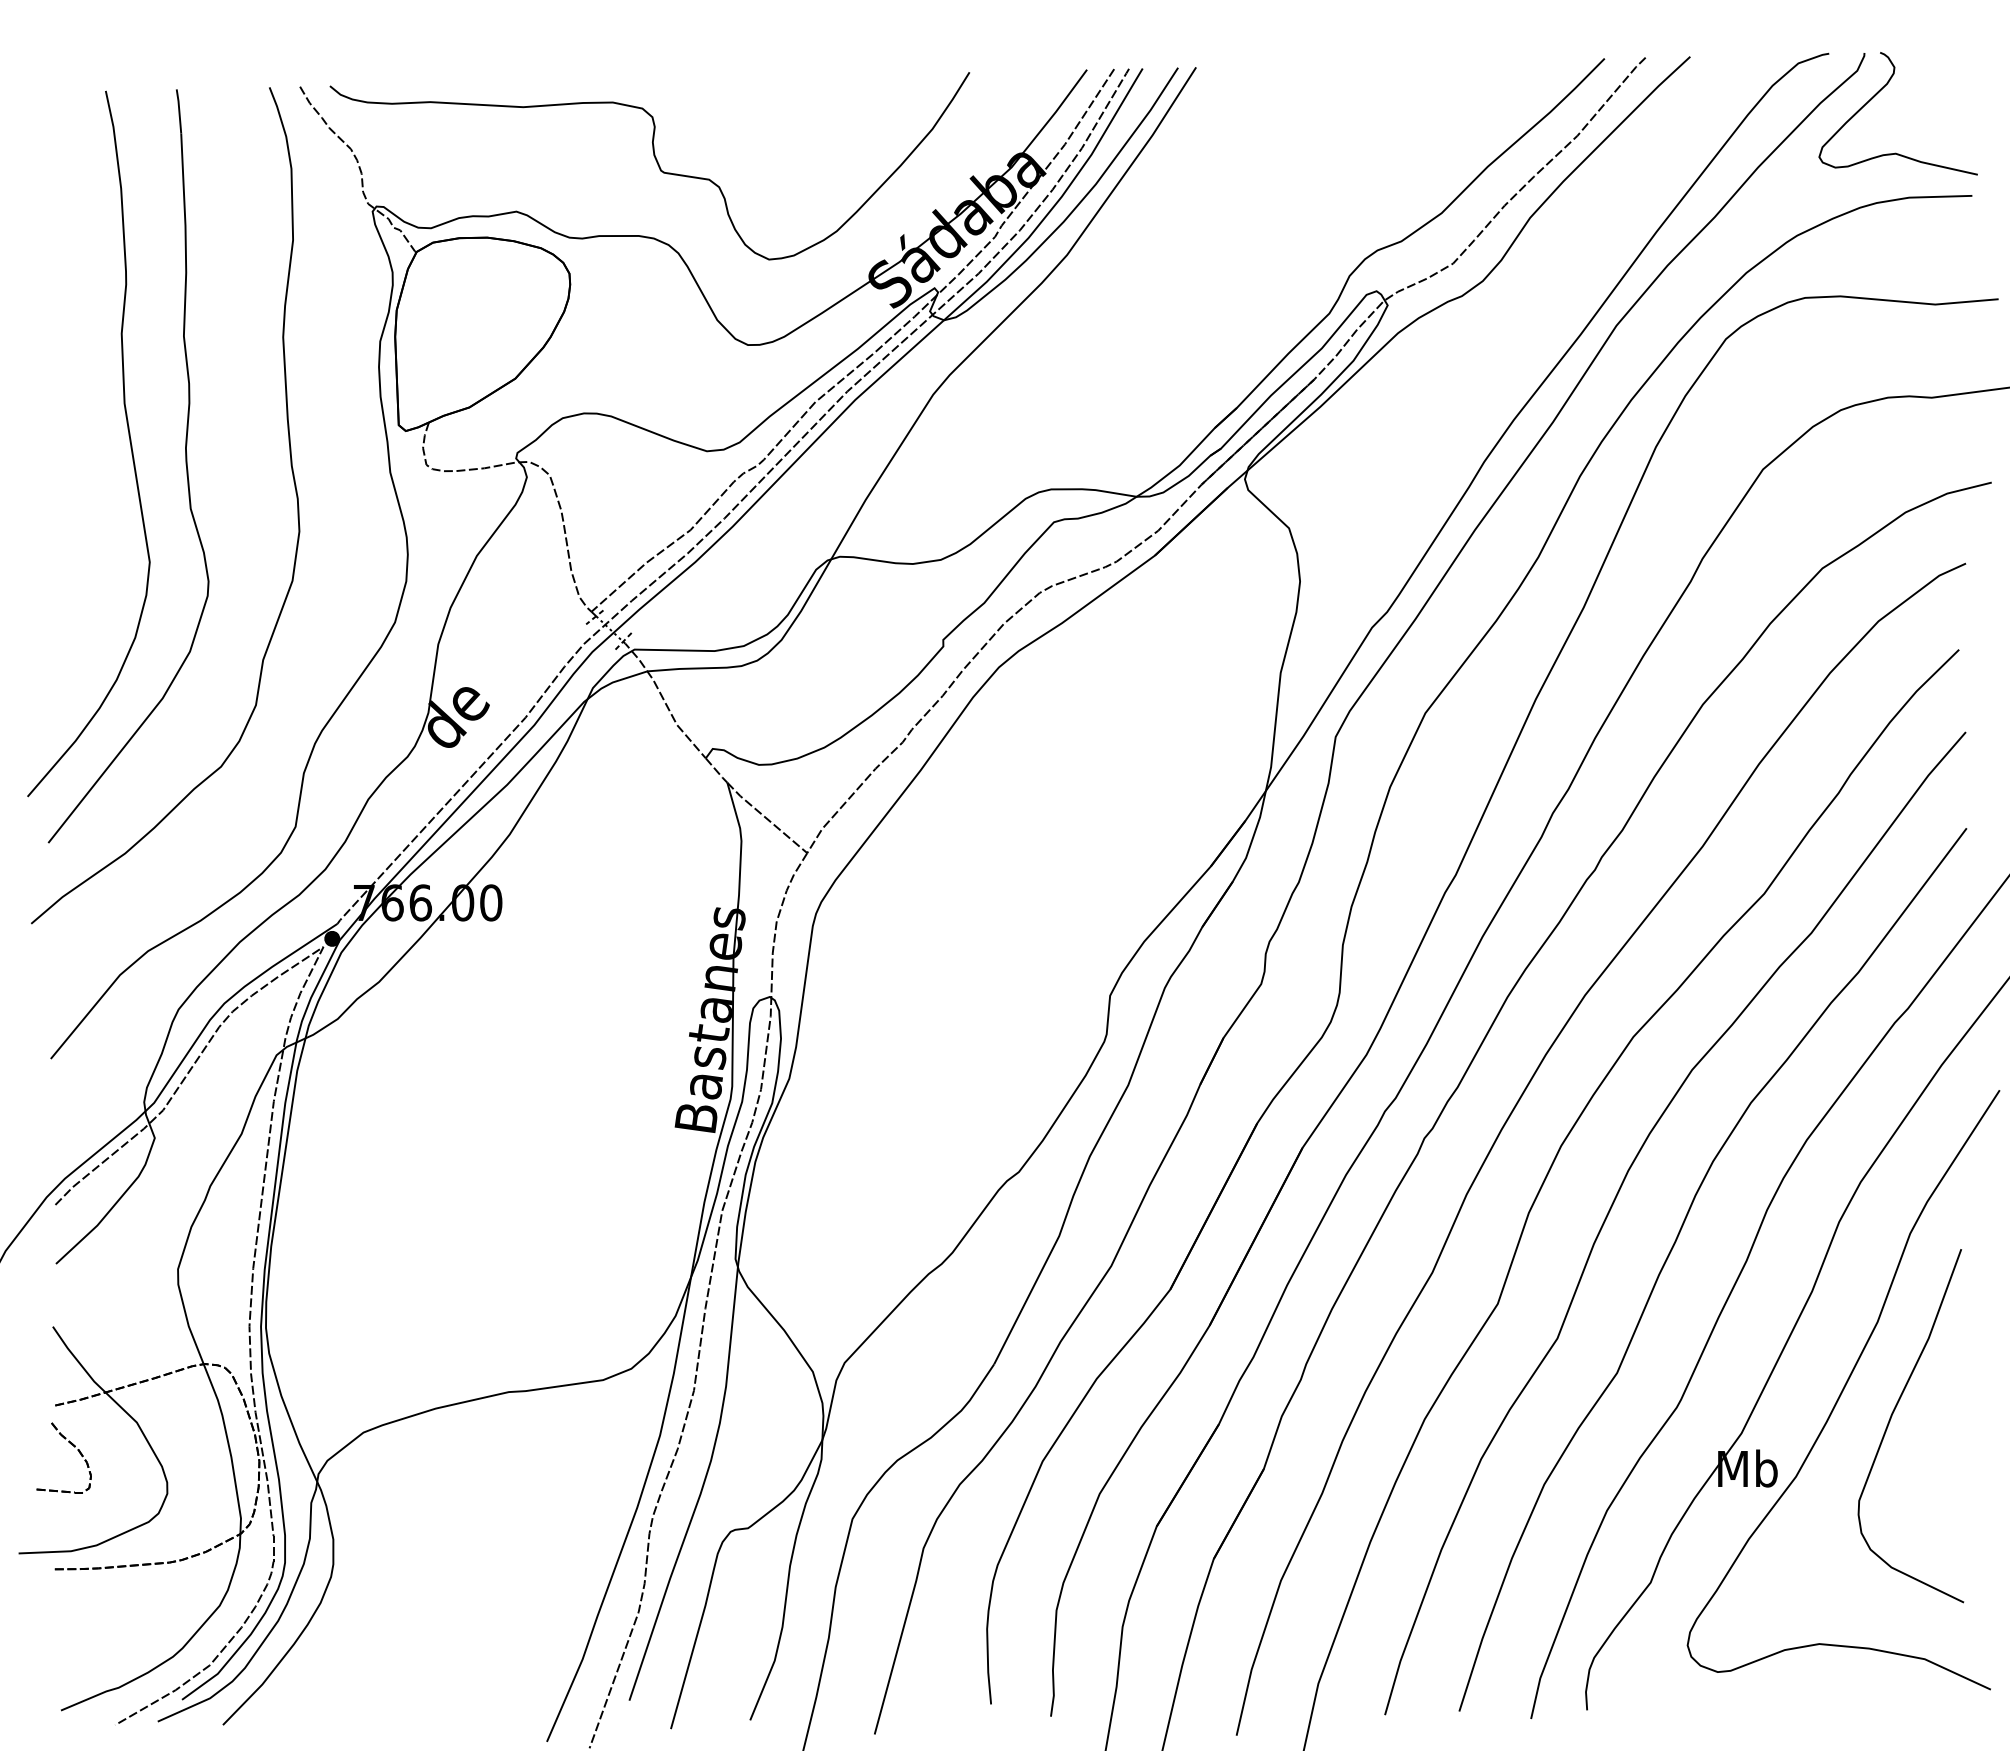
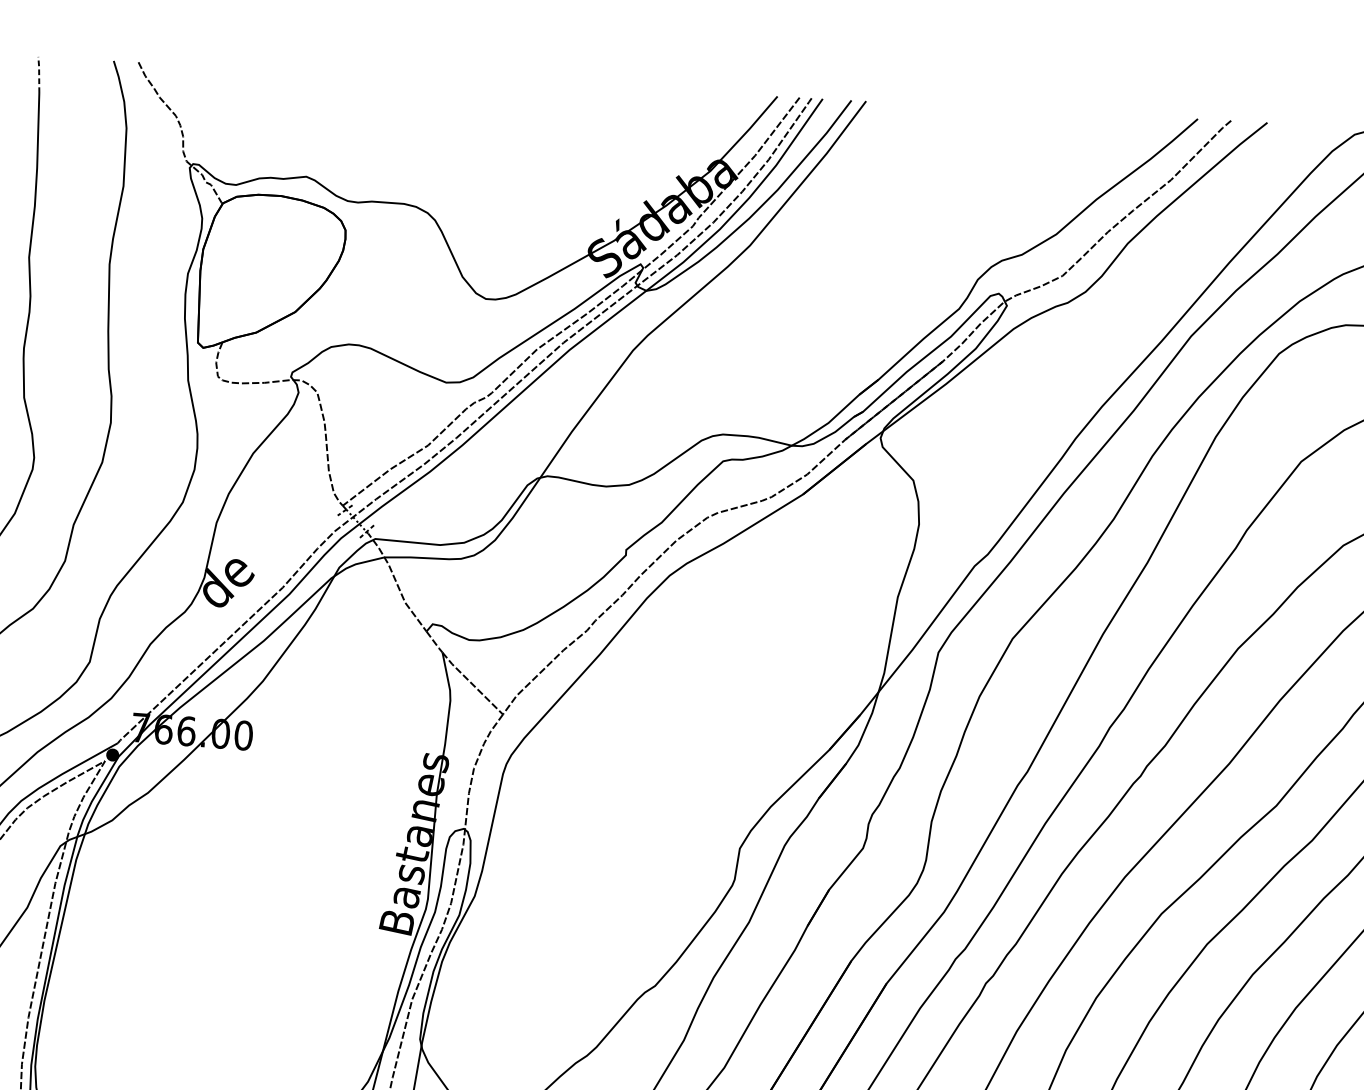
line: (179, 111) -> (39, 75), solid -> dashed
curve: (656, 162) -> (422, 145), removed

